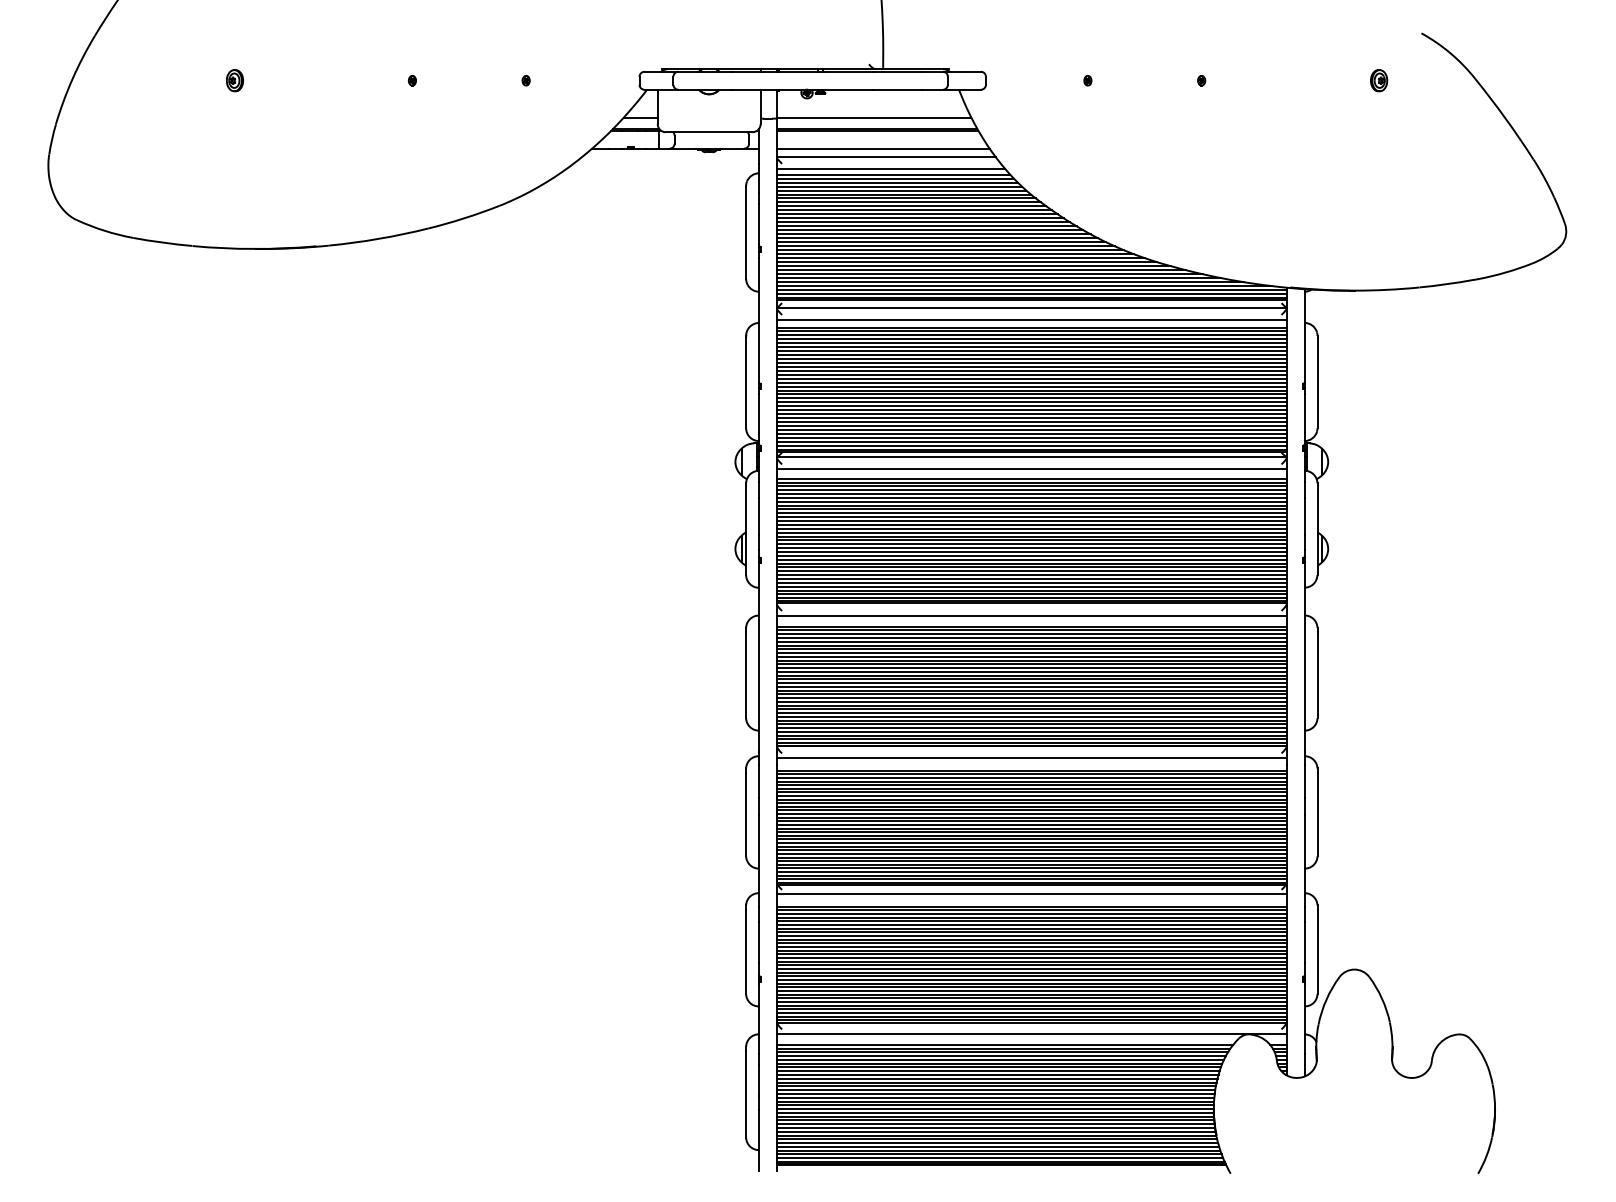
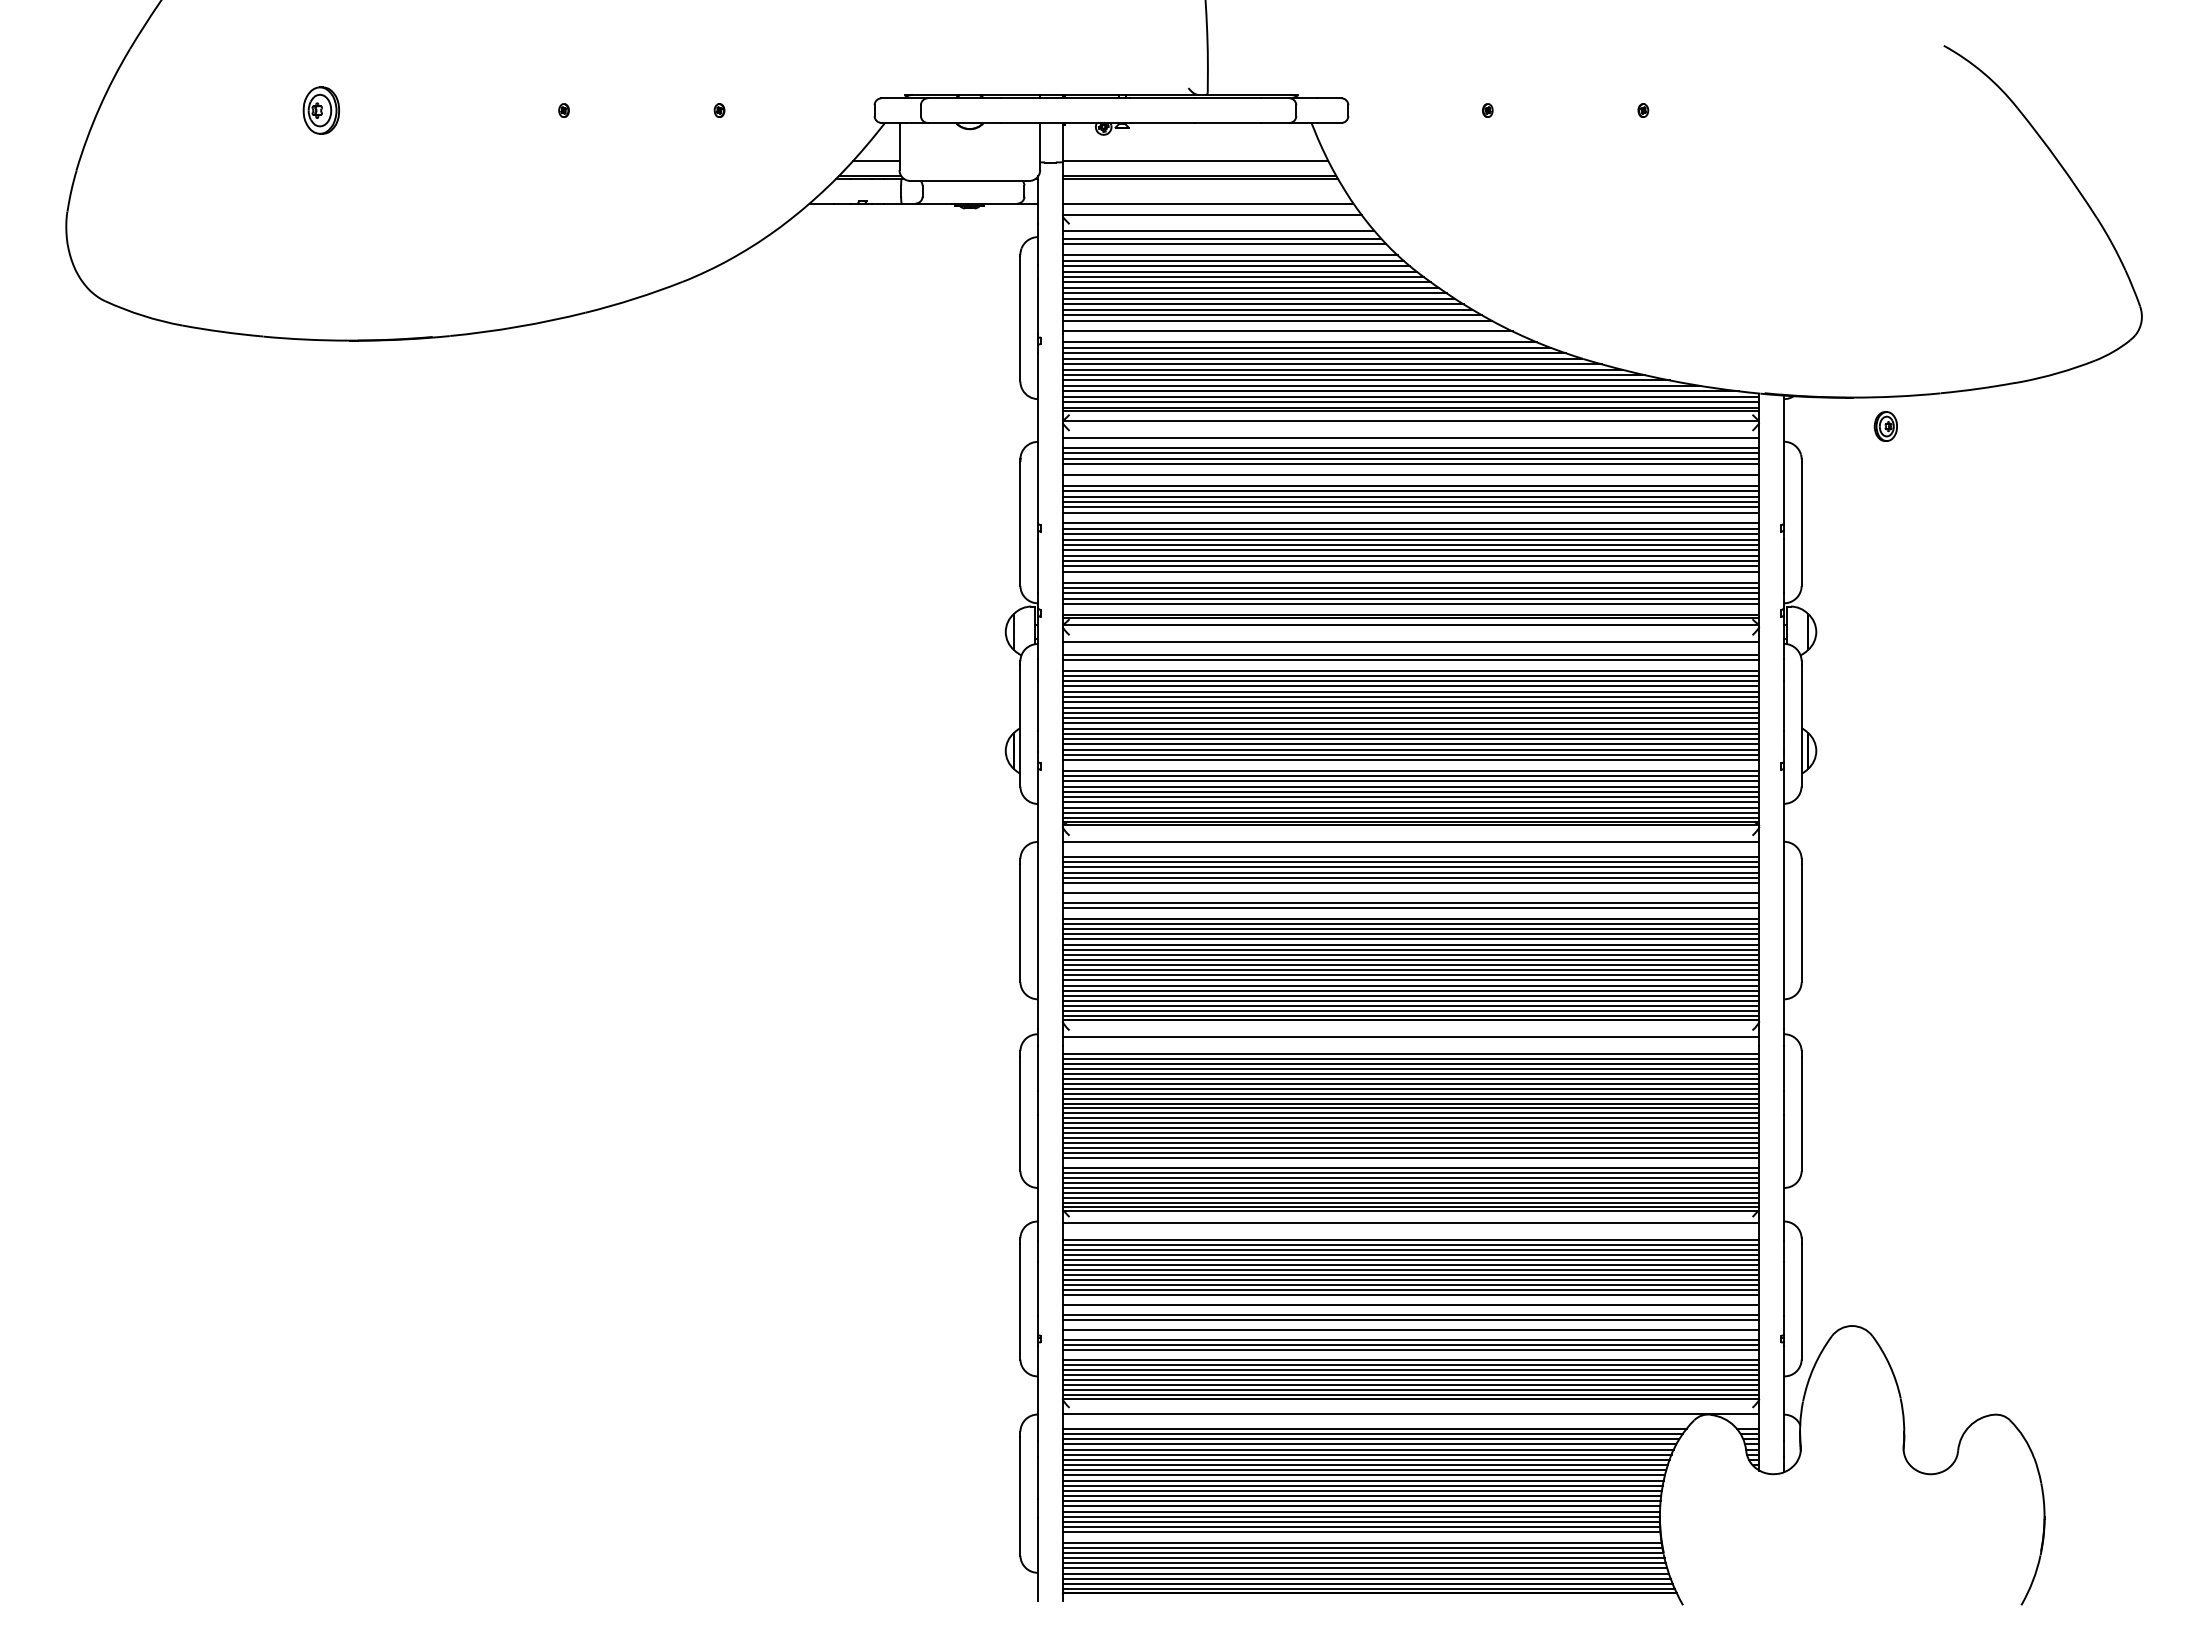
part: (235, 80) -> (321, 110), size x1.6
part: (1378, 80) -> (1885, 426), moved
line: (896, 182) -> (1226, 249), removed
line: (937, 238) -> (1281, 326), removed
line: (945, 245) -> (1293, 336), removed
line: (1031, 343) -> (1410, 469), removed
line: (1031, 351) -> (1410, 480), removed
line: (1031, 379) -> (1410, 518), removed
line: (1031, 422) -> (1410, 577), removed
line: (1031, 445) -> (1410, 609), removed
line: (1031, 486) -> (1410, 665), removed
line: (1031, 559) -> (1410, 765), removed
line: (1031, 648) -> (1410, 887), removed
line: (1031, 656) -> (1410, 898), removed
line: (1031, 667) -> (1410, 913), removed
line: (1031, 850) -> (1410, 1162), removed
line: (1031, 950) -> (1410, 1300), removed
line: (1031, 958) -> (1410, 1310), removed
line: (1031, 969) -> (1410, 1325), removed
line: (1031, 976) -> (1410, 1335), removed
line: (1031, 991) -> (1410, 1355), removed
line: (995, 1124) -> (1361, 1537), removed

